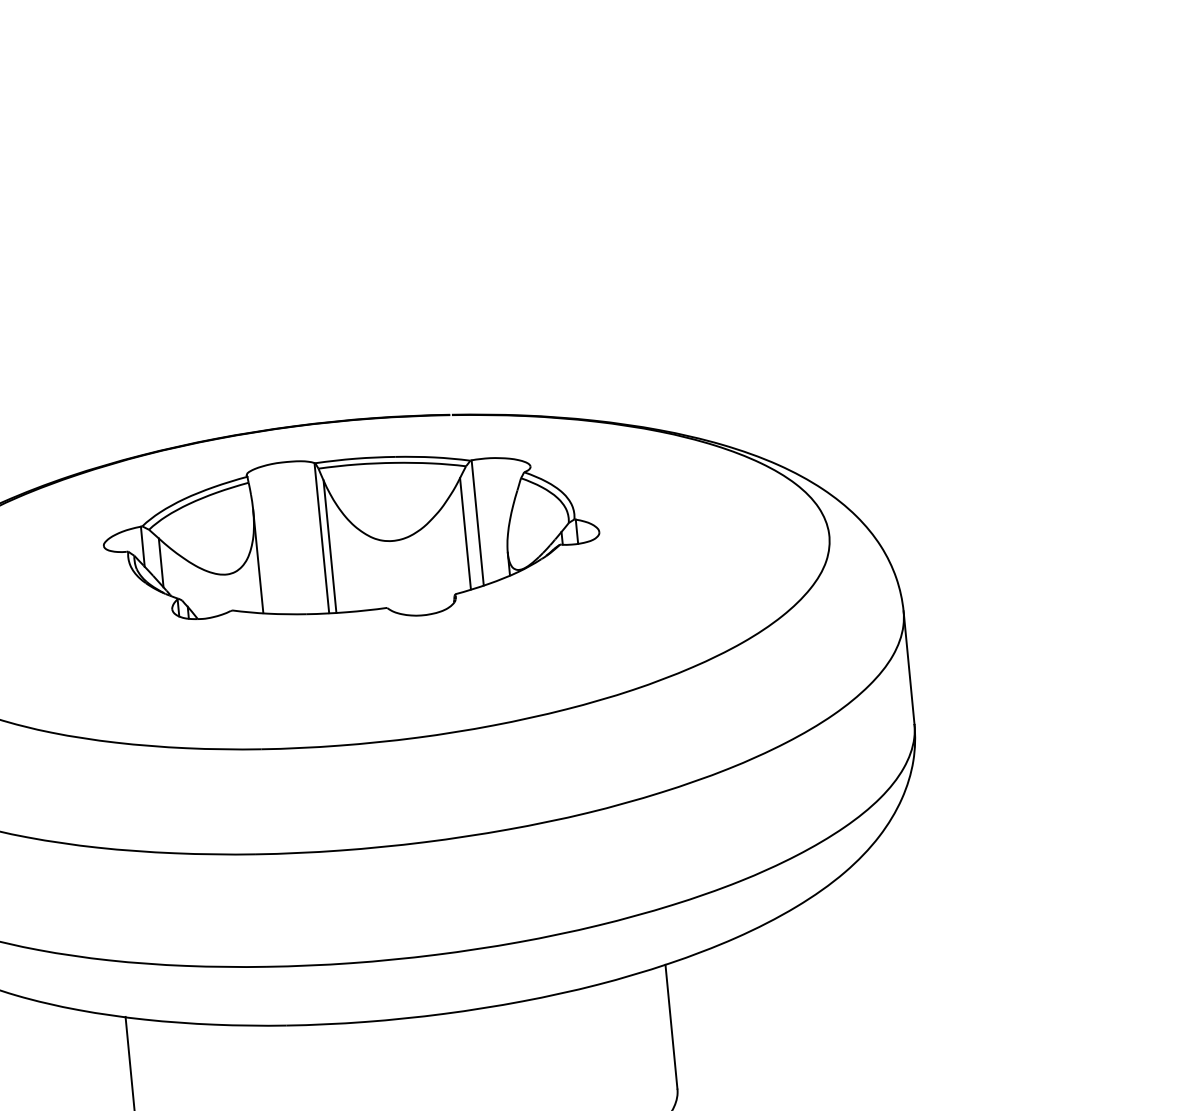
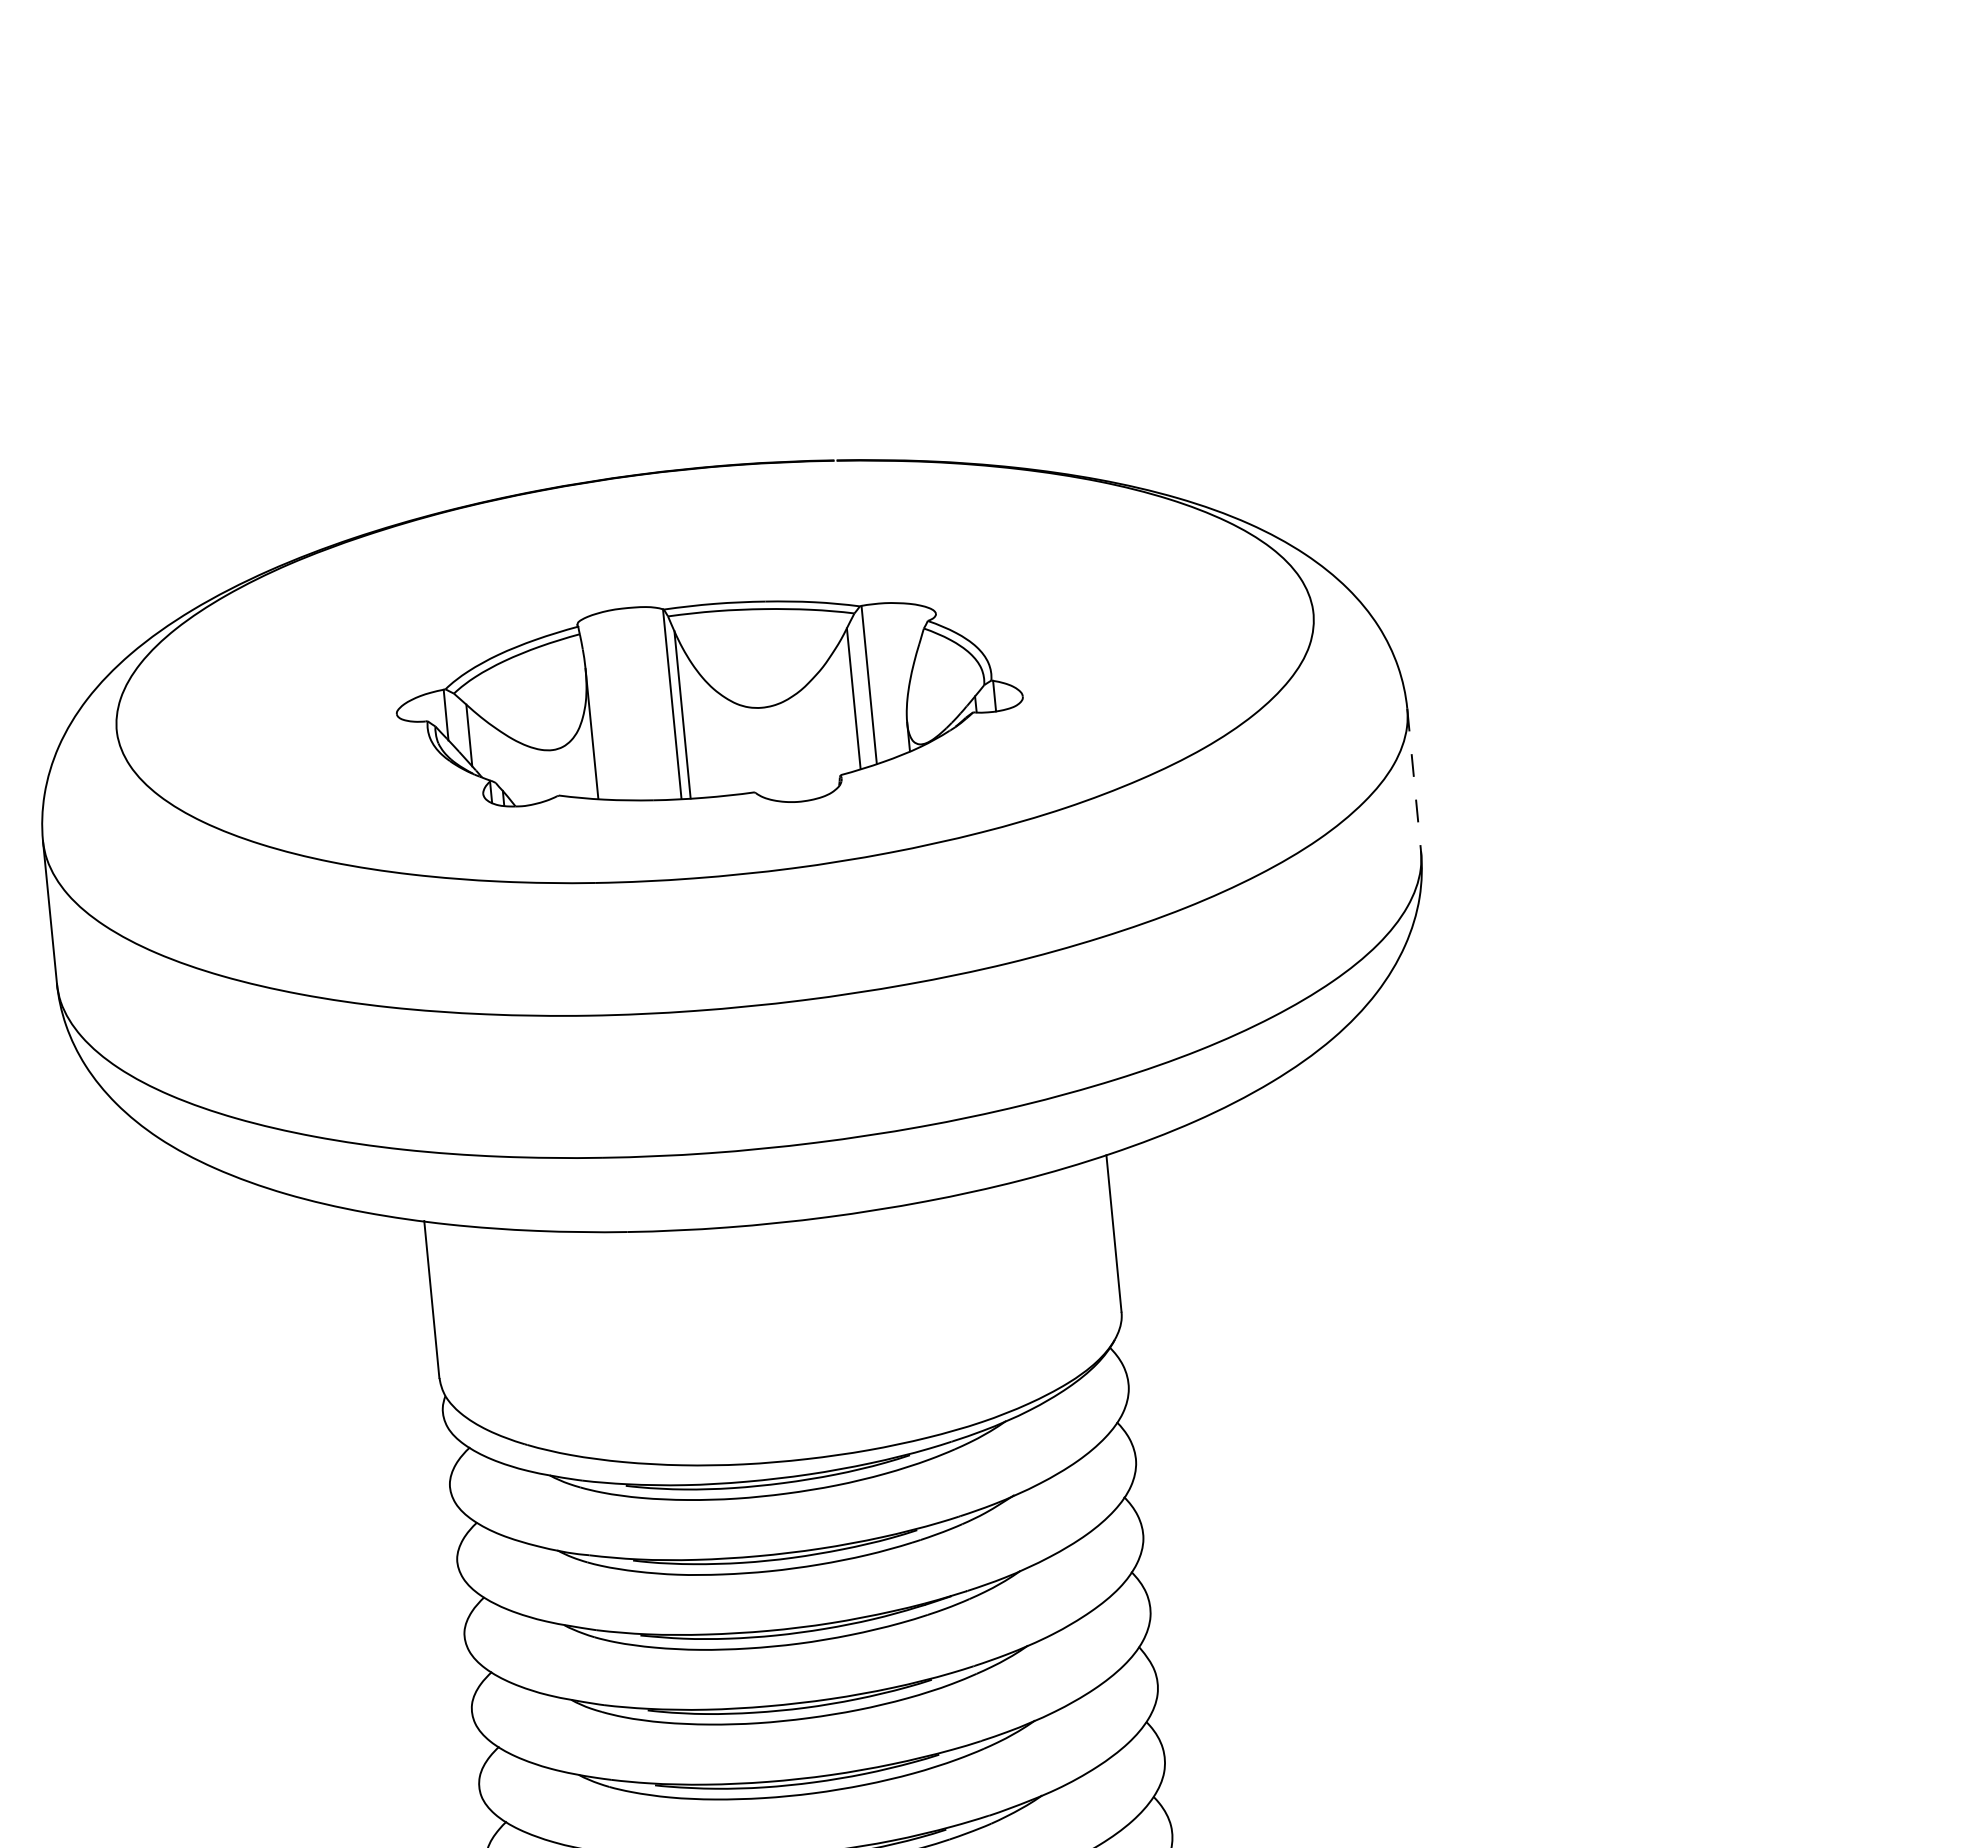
part: (351, 537) -> (709, 703), moved
line: (909, 668) -> (1414, 780), solid -> dashed

